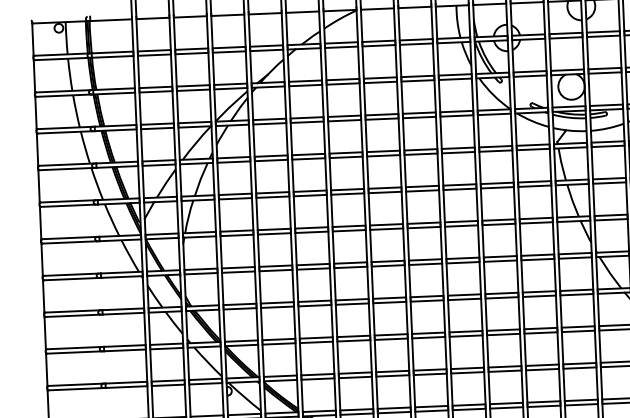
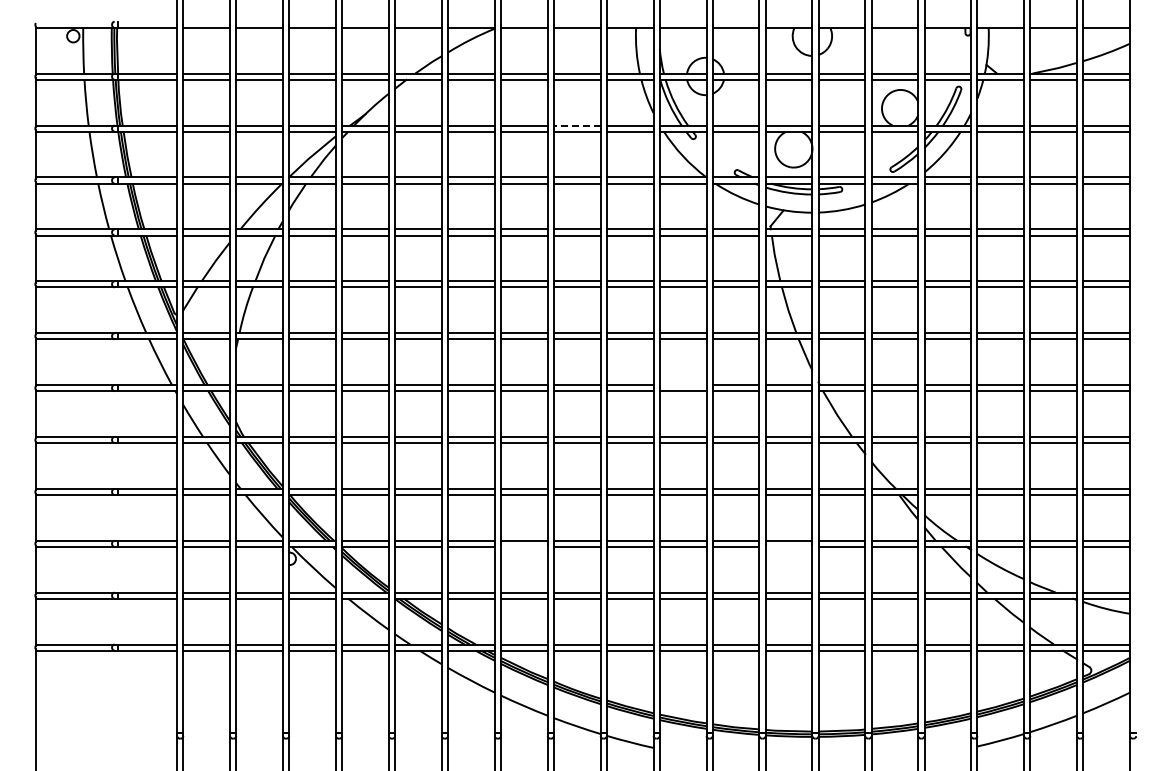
line: (417, 76) -> (576, 125), solid -> dashed
line: (499, 257) -> (682, 385), removed
line: (579, 367) -> (788, 546), removed
line: (392, 375) -> (523, 546), removed

